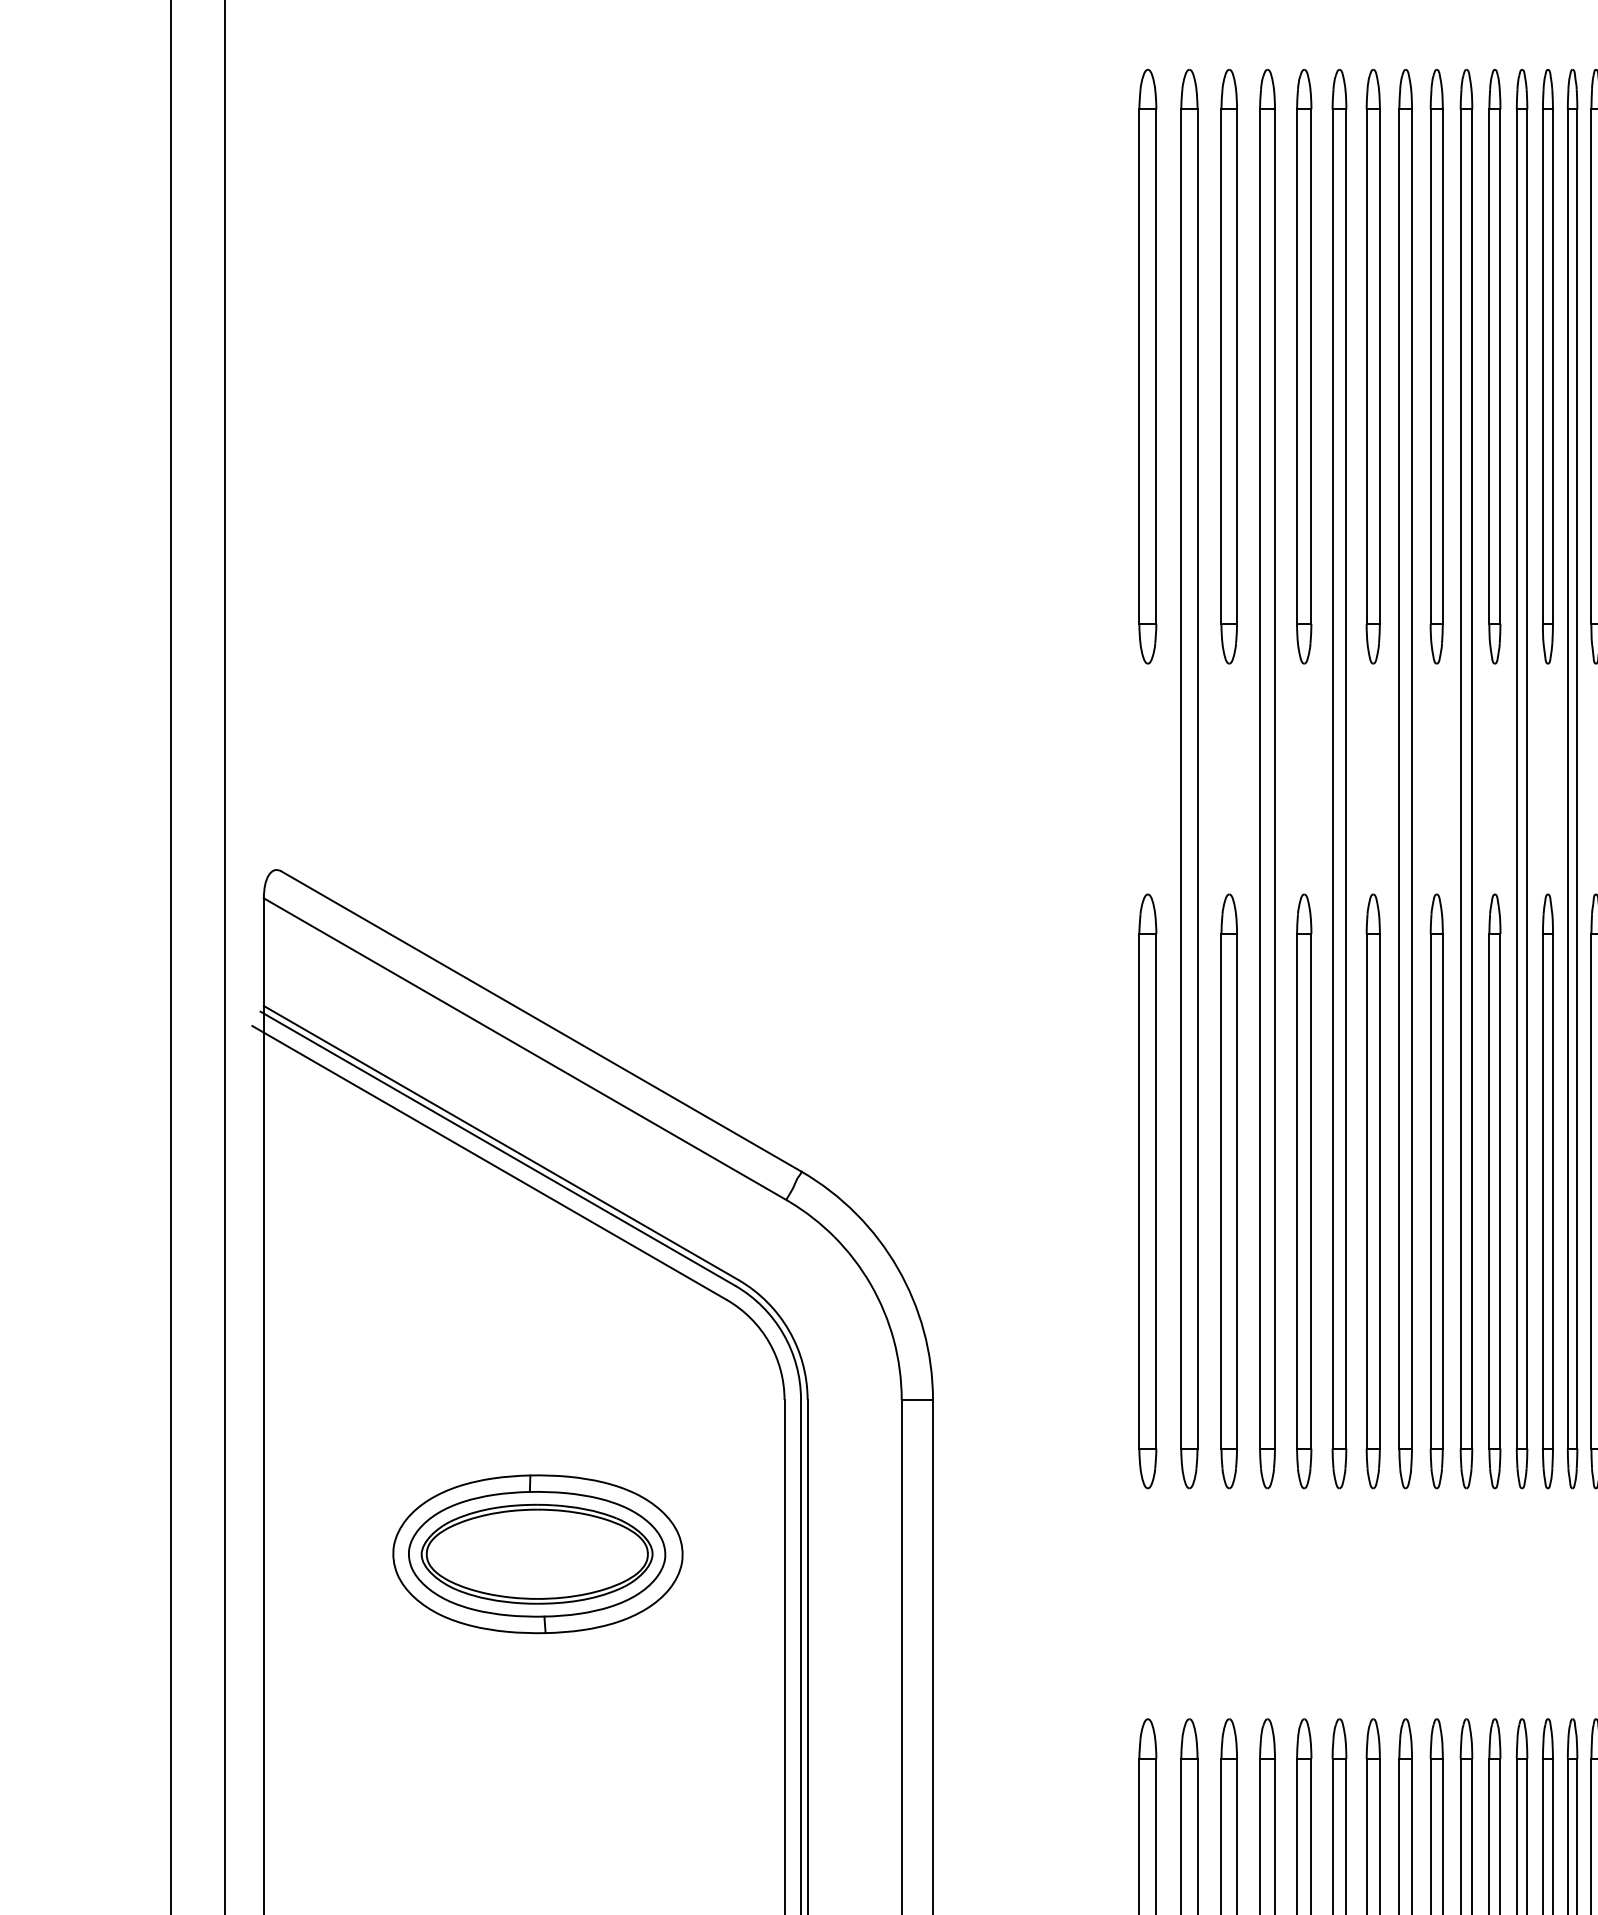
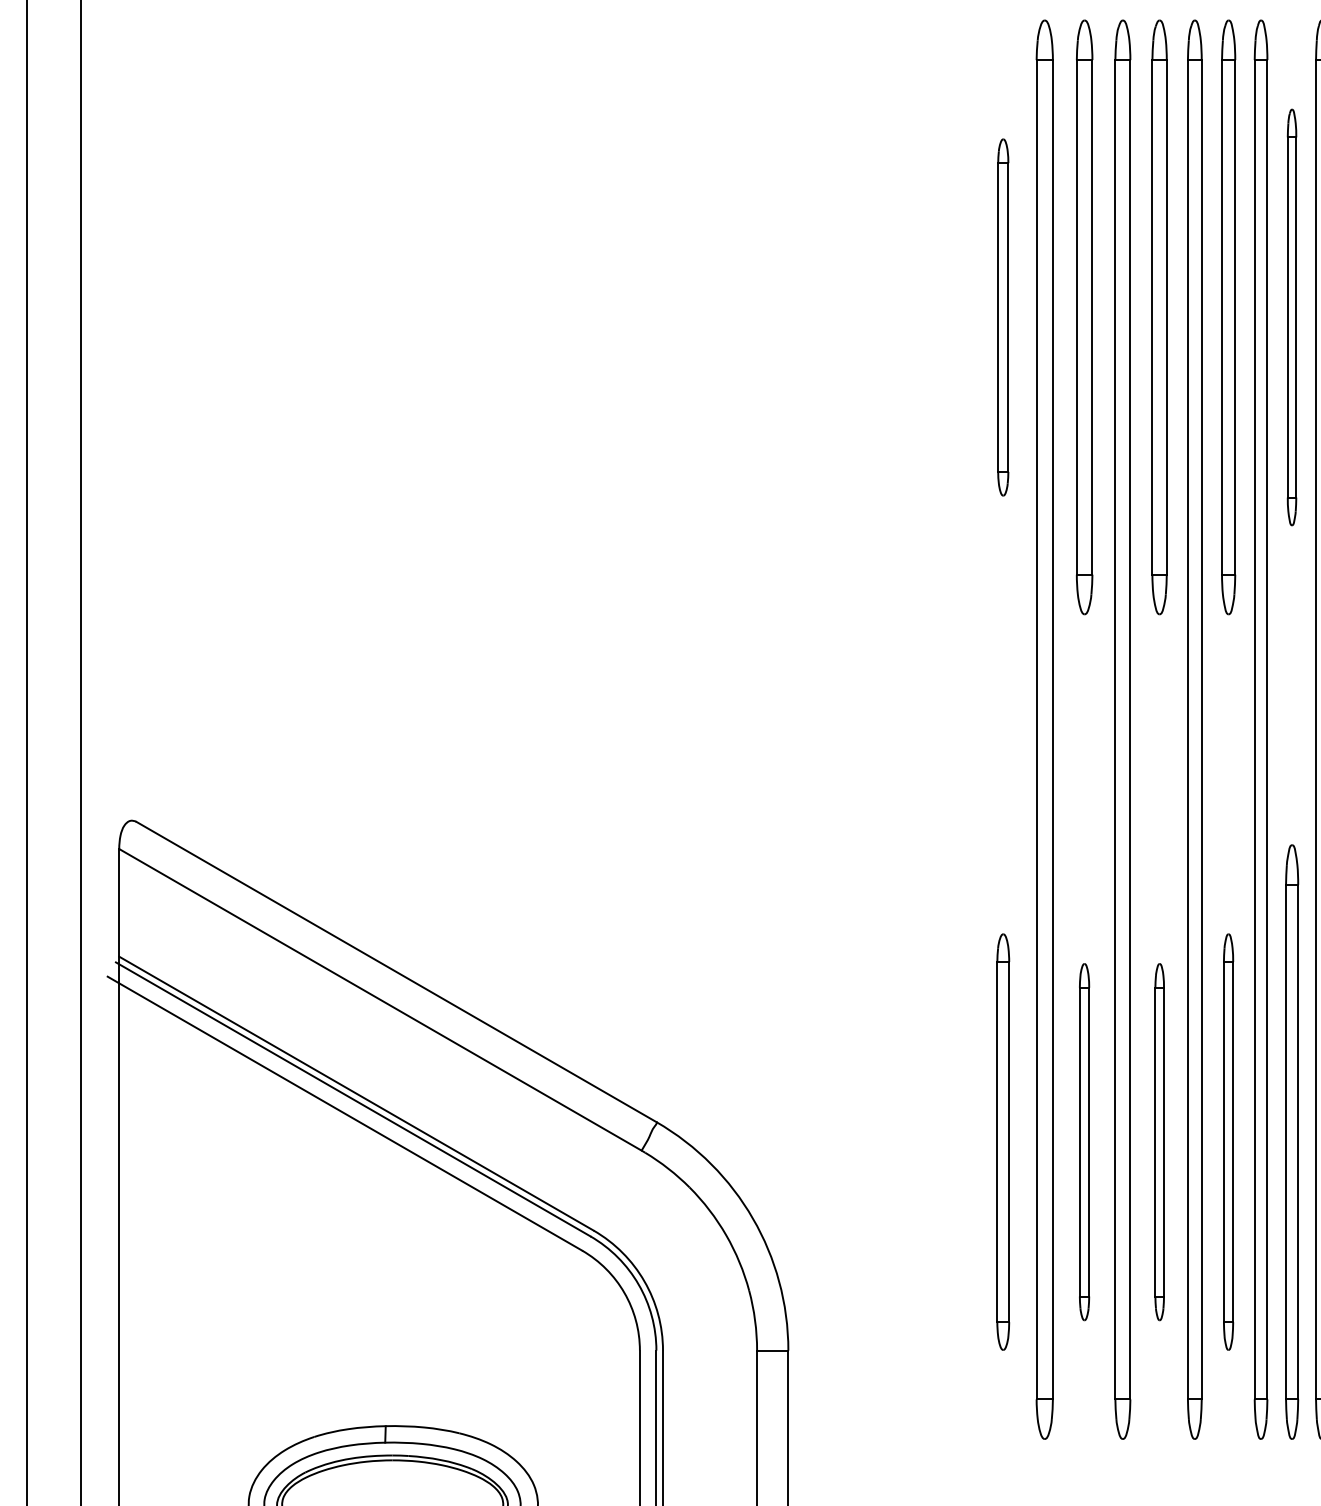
part: (1147, 366) -> (1002, 317), size x0.6
part: (1436, 366) -> (1291, 317), size x0.7
part: (1147, 1191) -> (1002, 1142), size x0.7
part: (1228, 1191) -> (1083, 1142), size x0.6
part: (1304, 1191) -> (1159, 1142), size x0.6
part: (1372, 1191) -> (1227, 1142), size x0.7

